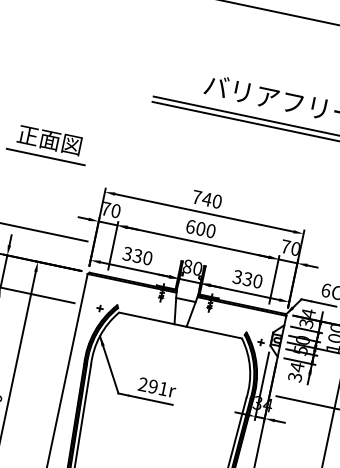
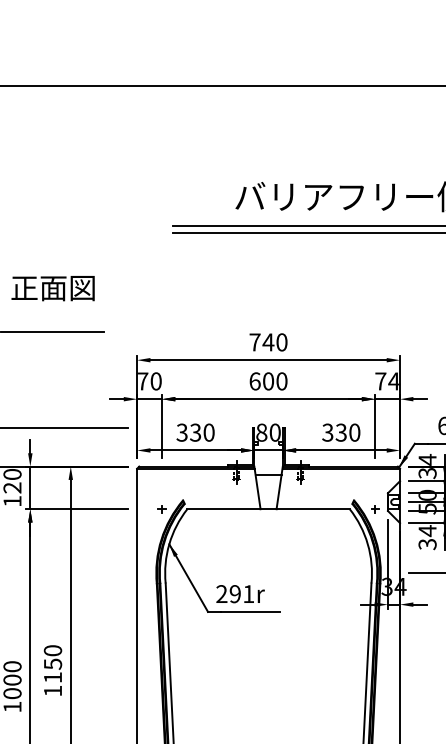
text: (49, 140) -> (52, 288), moved
text: (295, 248) -> (393, 381), 70 -> 74
text: (157, 387) -> (240, 594), moved

